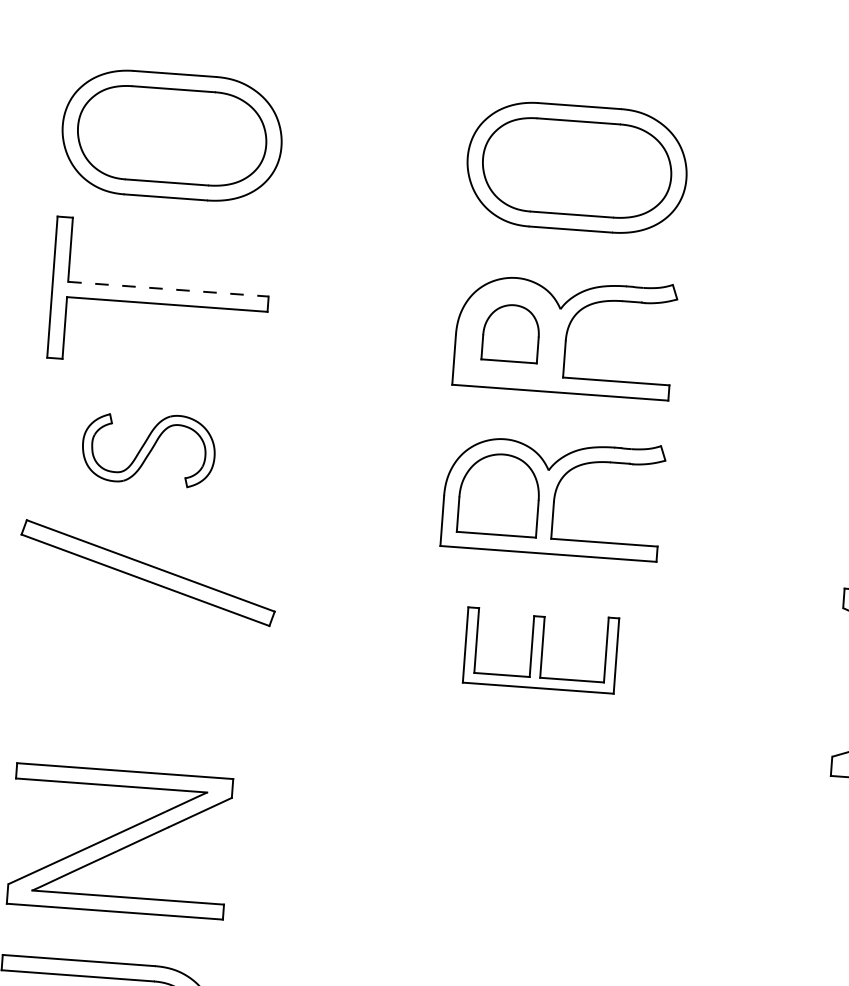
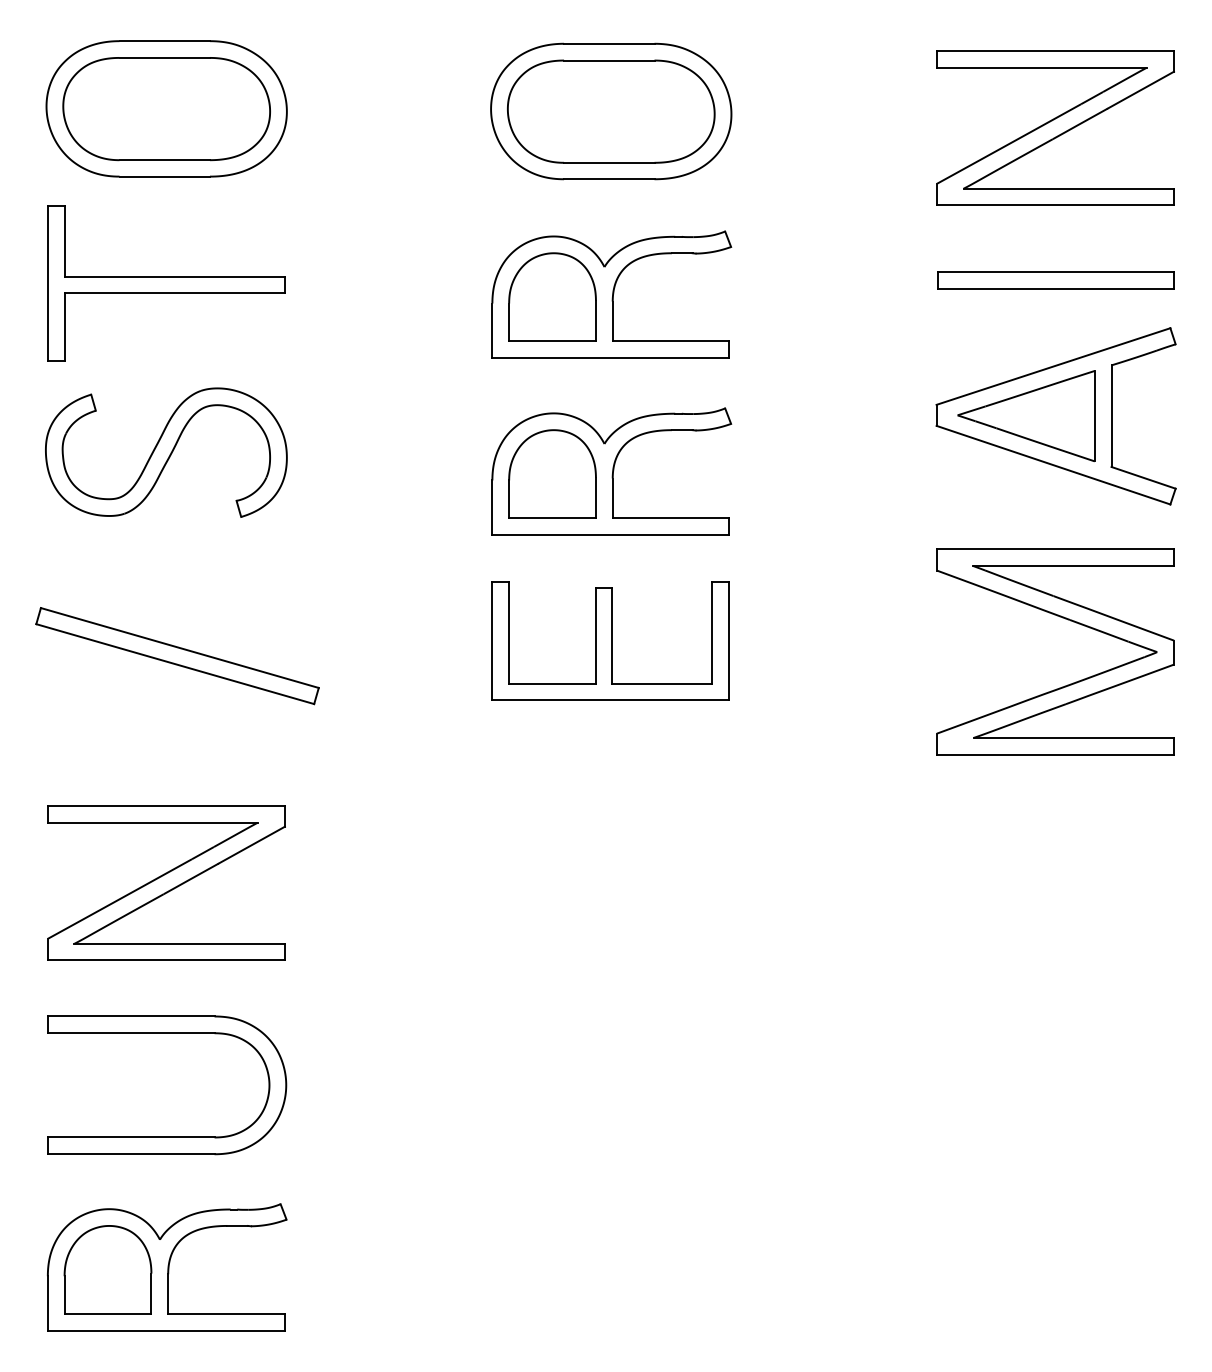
line: (168, 289) -> (174, 276), dashed -> solid
part: (511, 332) -> (552, 296), size x1.43
part: (148, 448) -> (166, 452), size x1.67
part: (148, 573) -> (177, 656), moved
part: (541, 650) -> (610, 640), size x1.43

